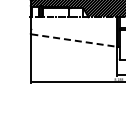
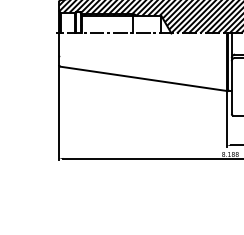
line: (74, 40) -> (144, 78), dashed -> solid

